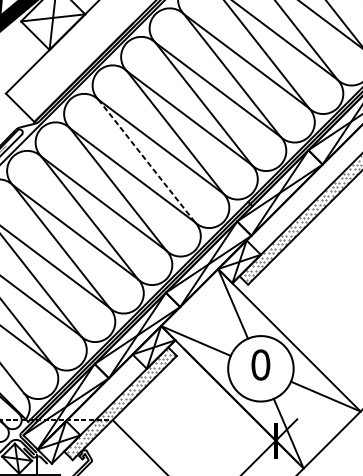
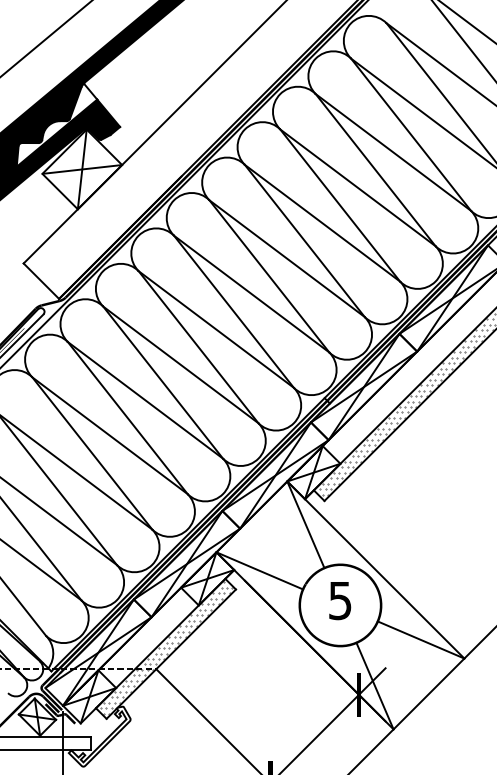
line: (146, 161) -> (198, 347), dashed -> solid
text: (260, 364) -> (340, 600), 0 -> 5

